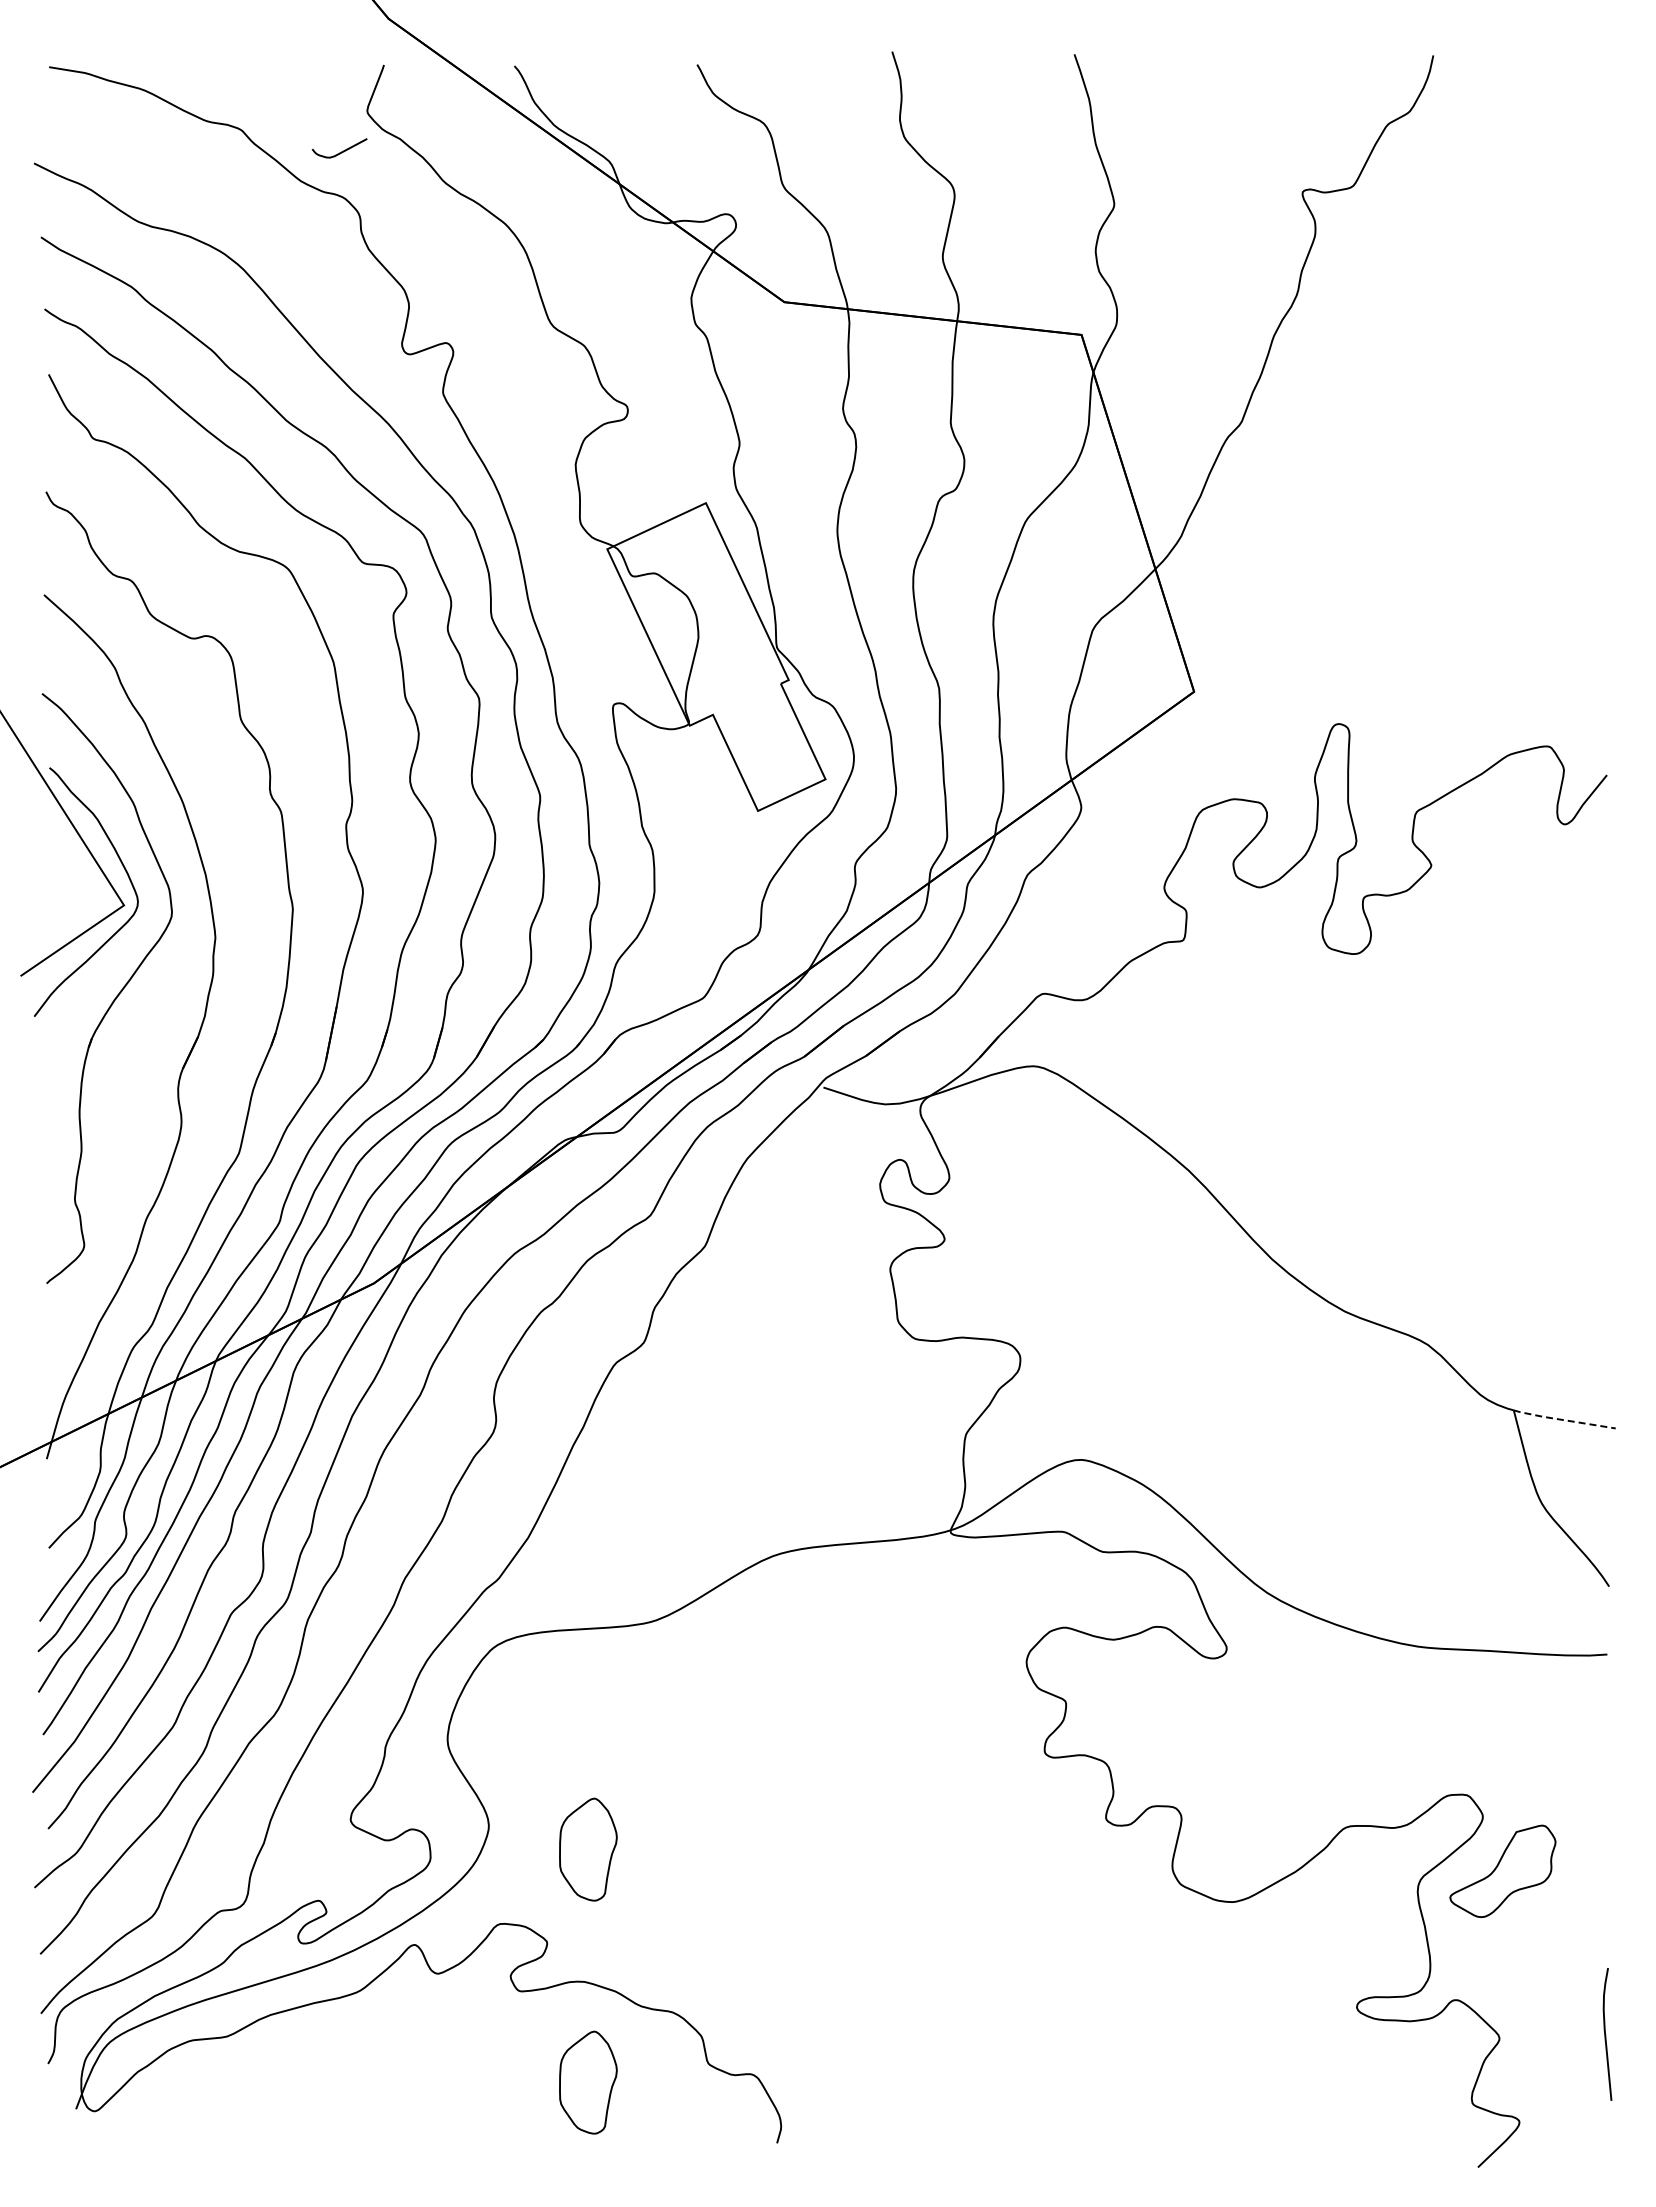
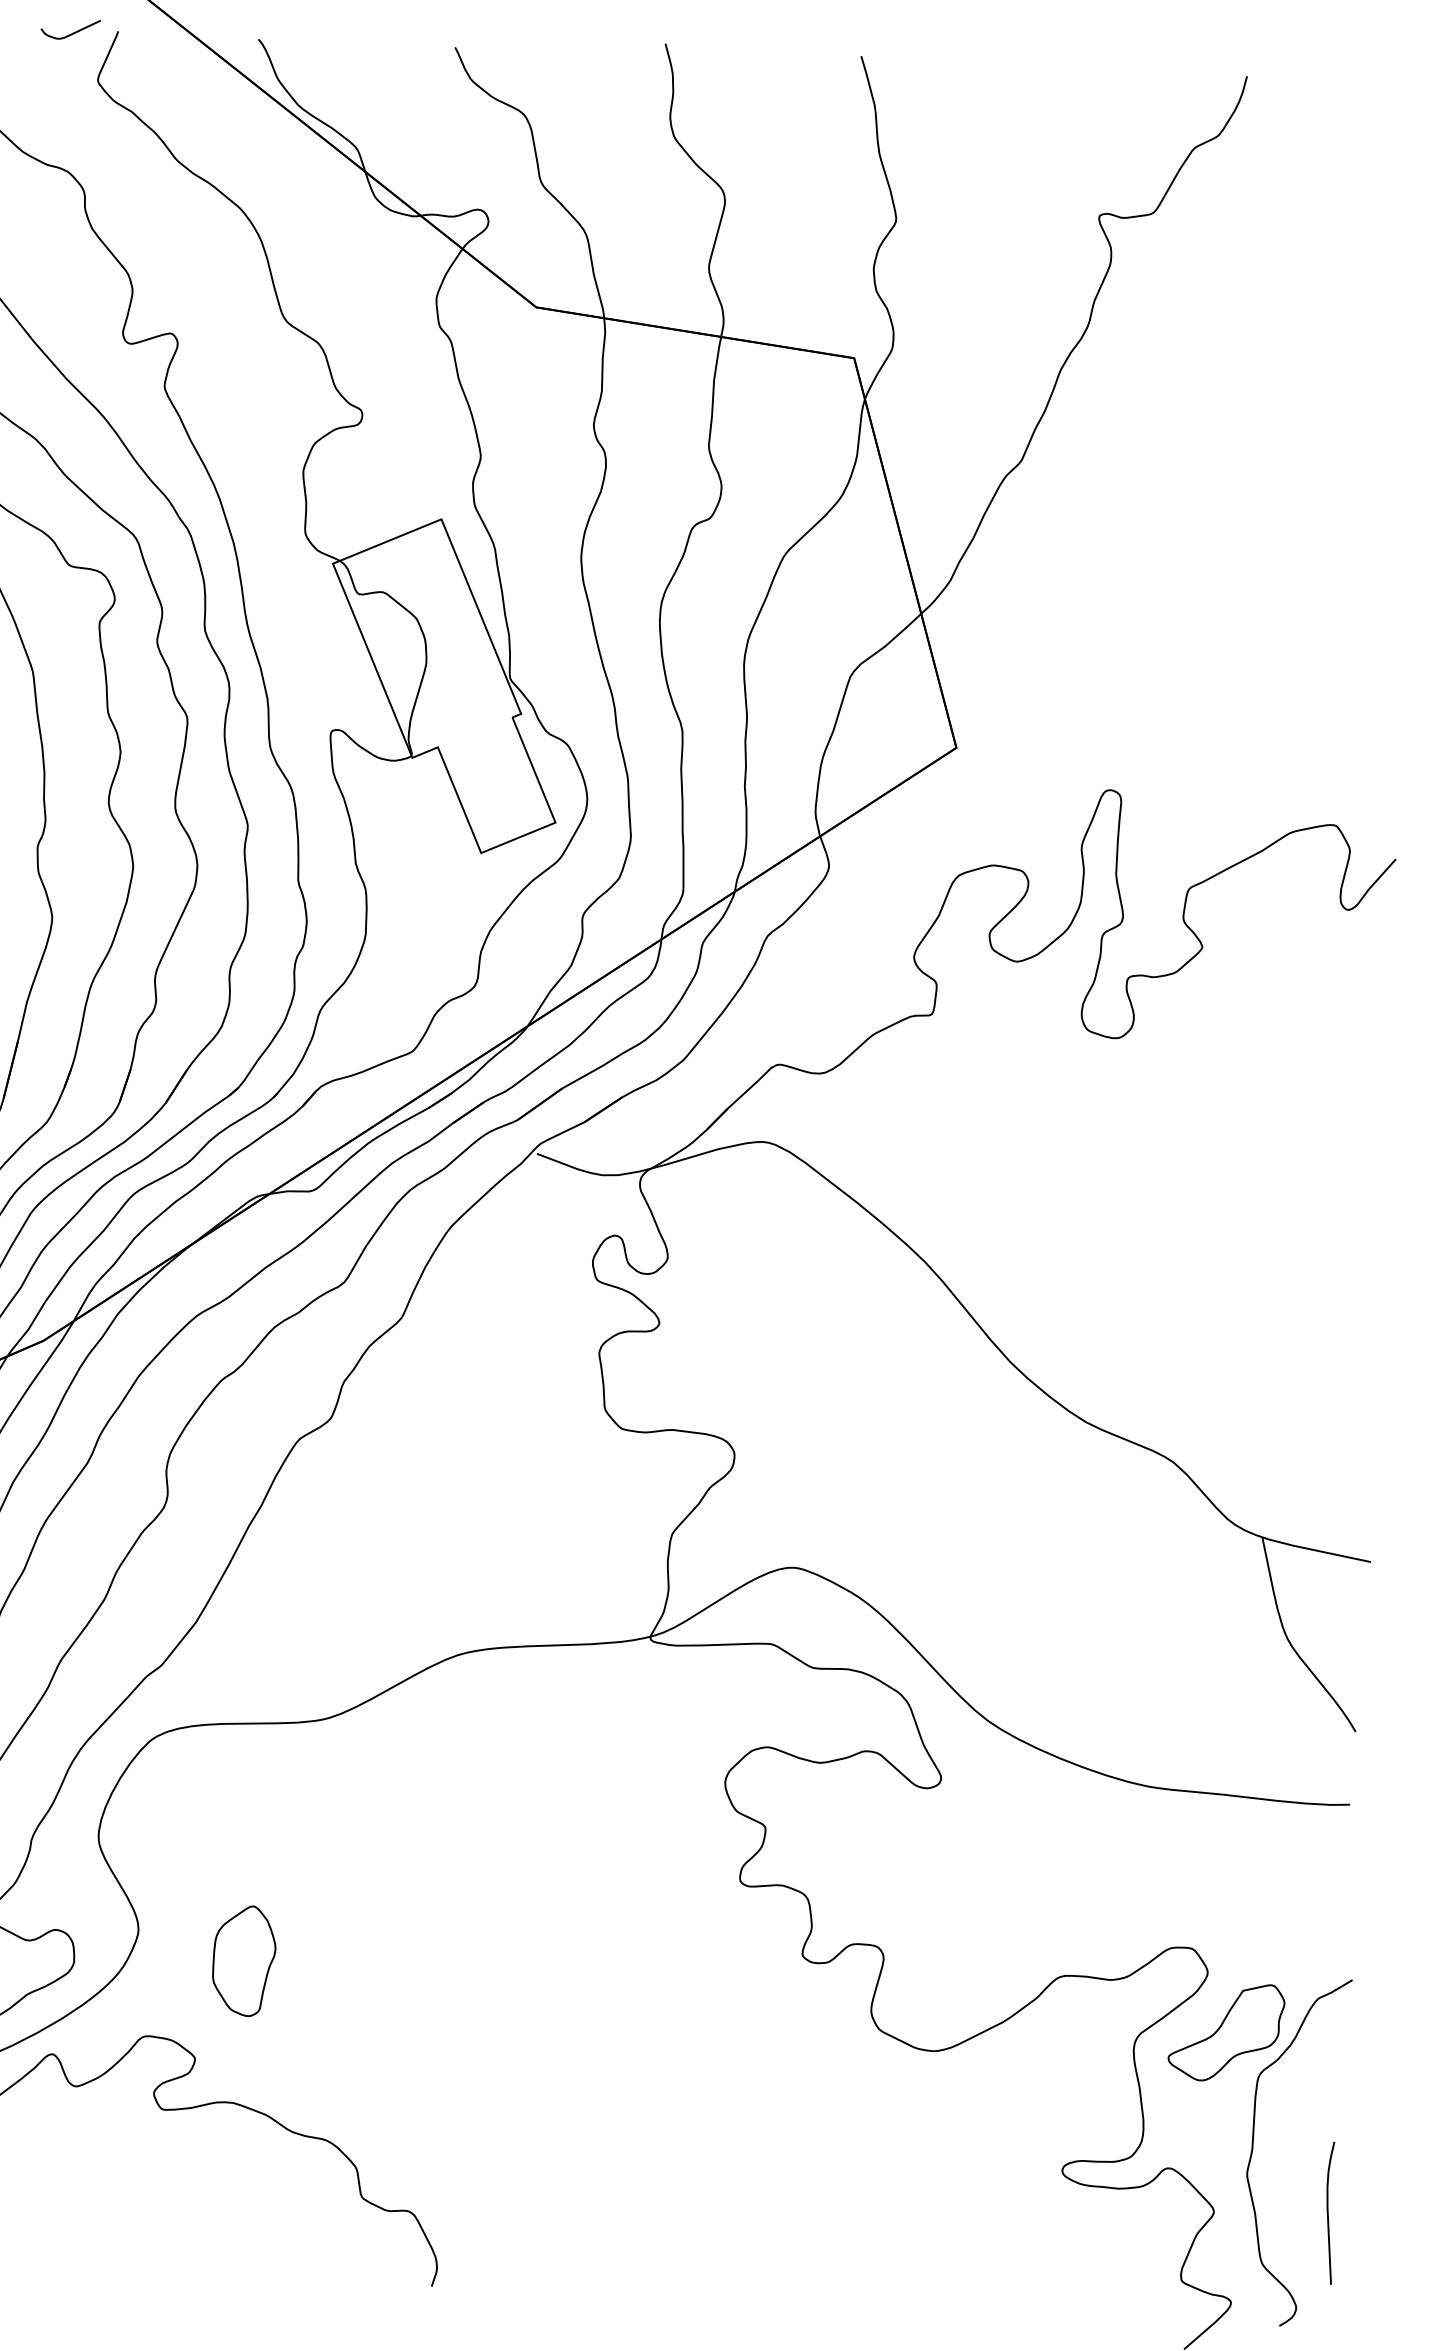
curve: (341, 151) -> (72, 32), moved
line: (1563, 1420) -> (1315, 1550), dashed -> solid
curve: (1533, 1978) -> (1253, 2149), added
part: (588, 2082) -> (232, 2211), removed

